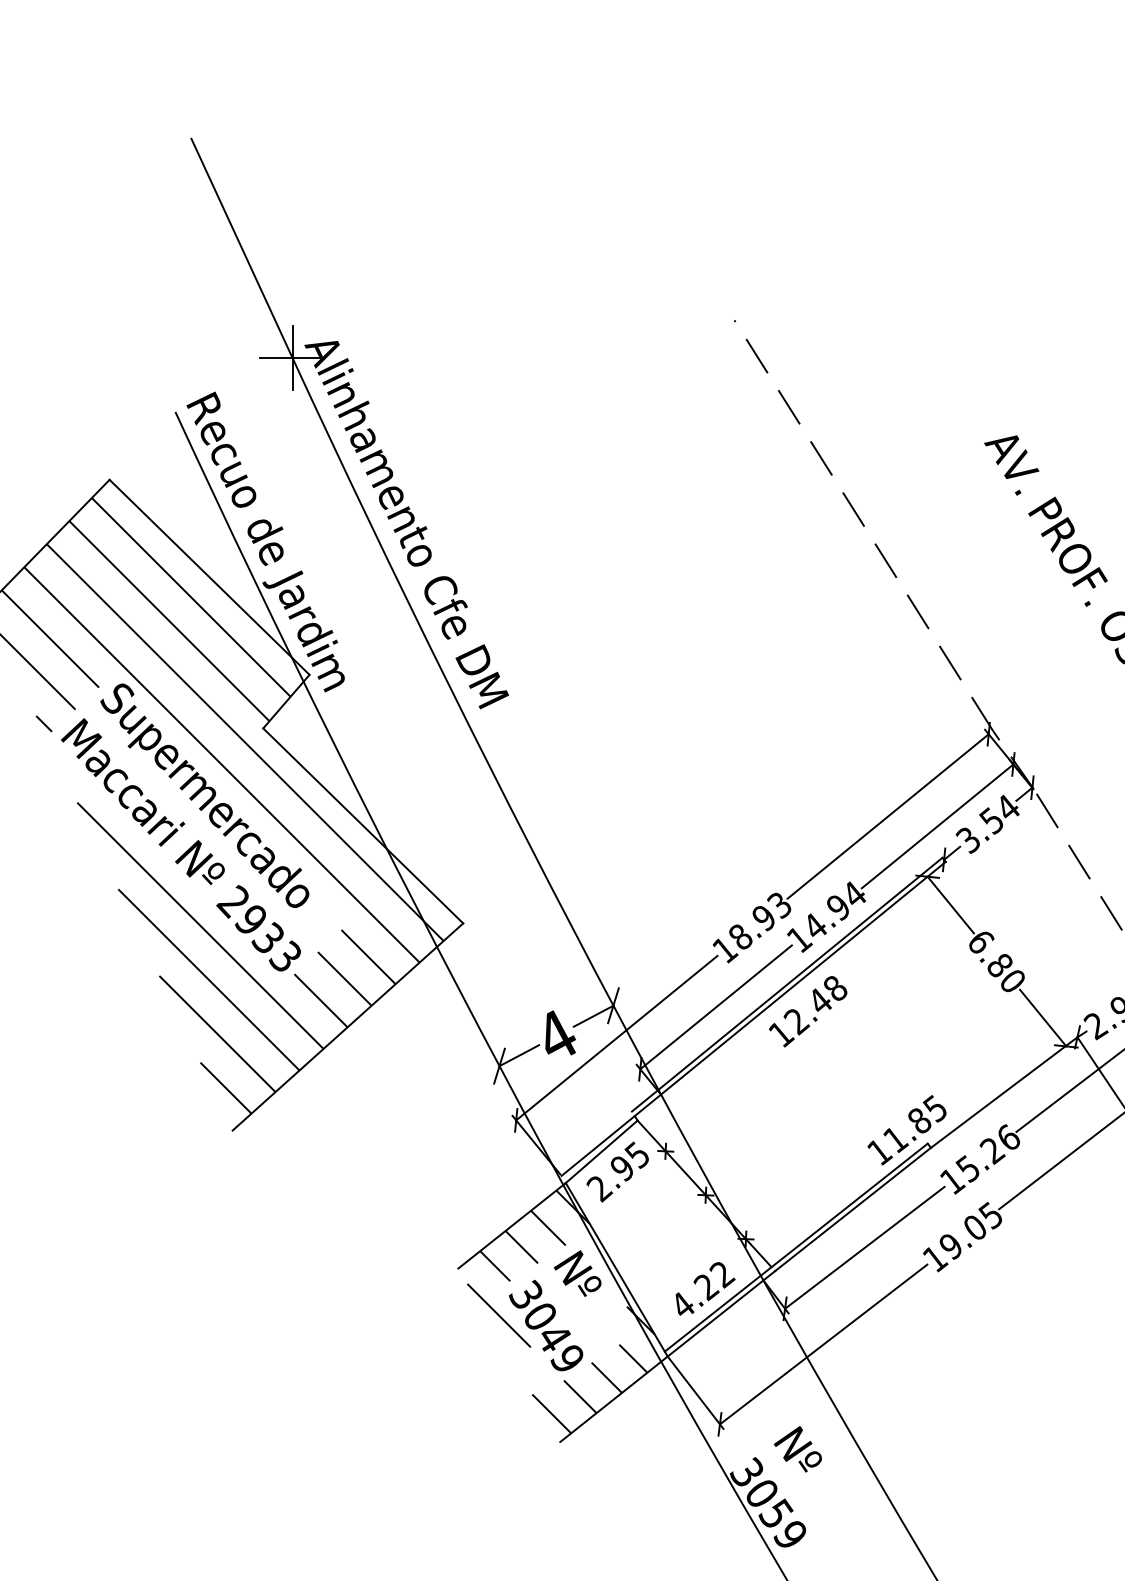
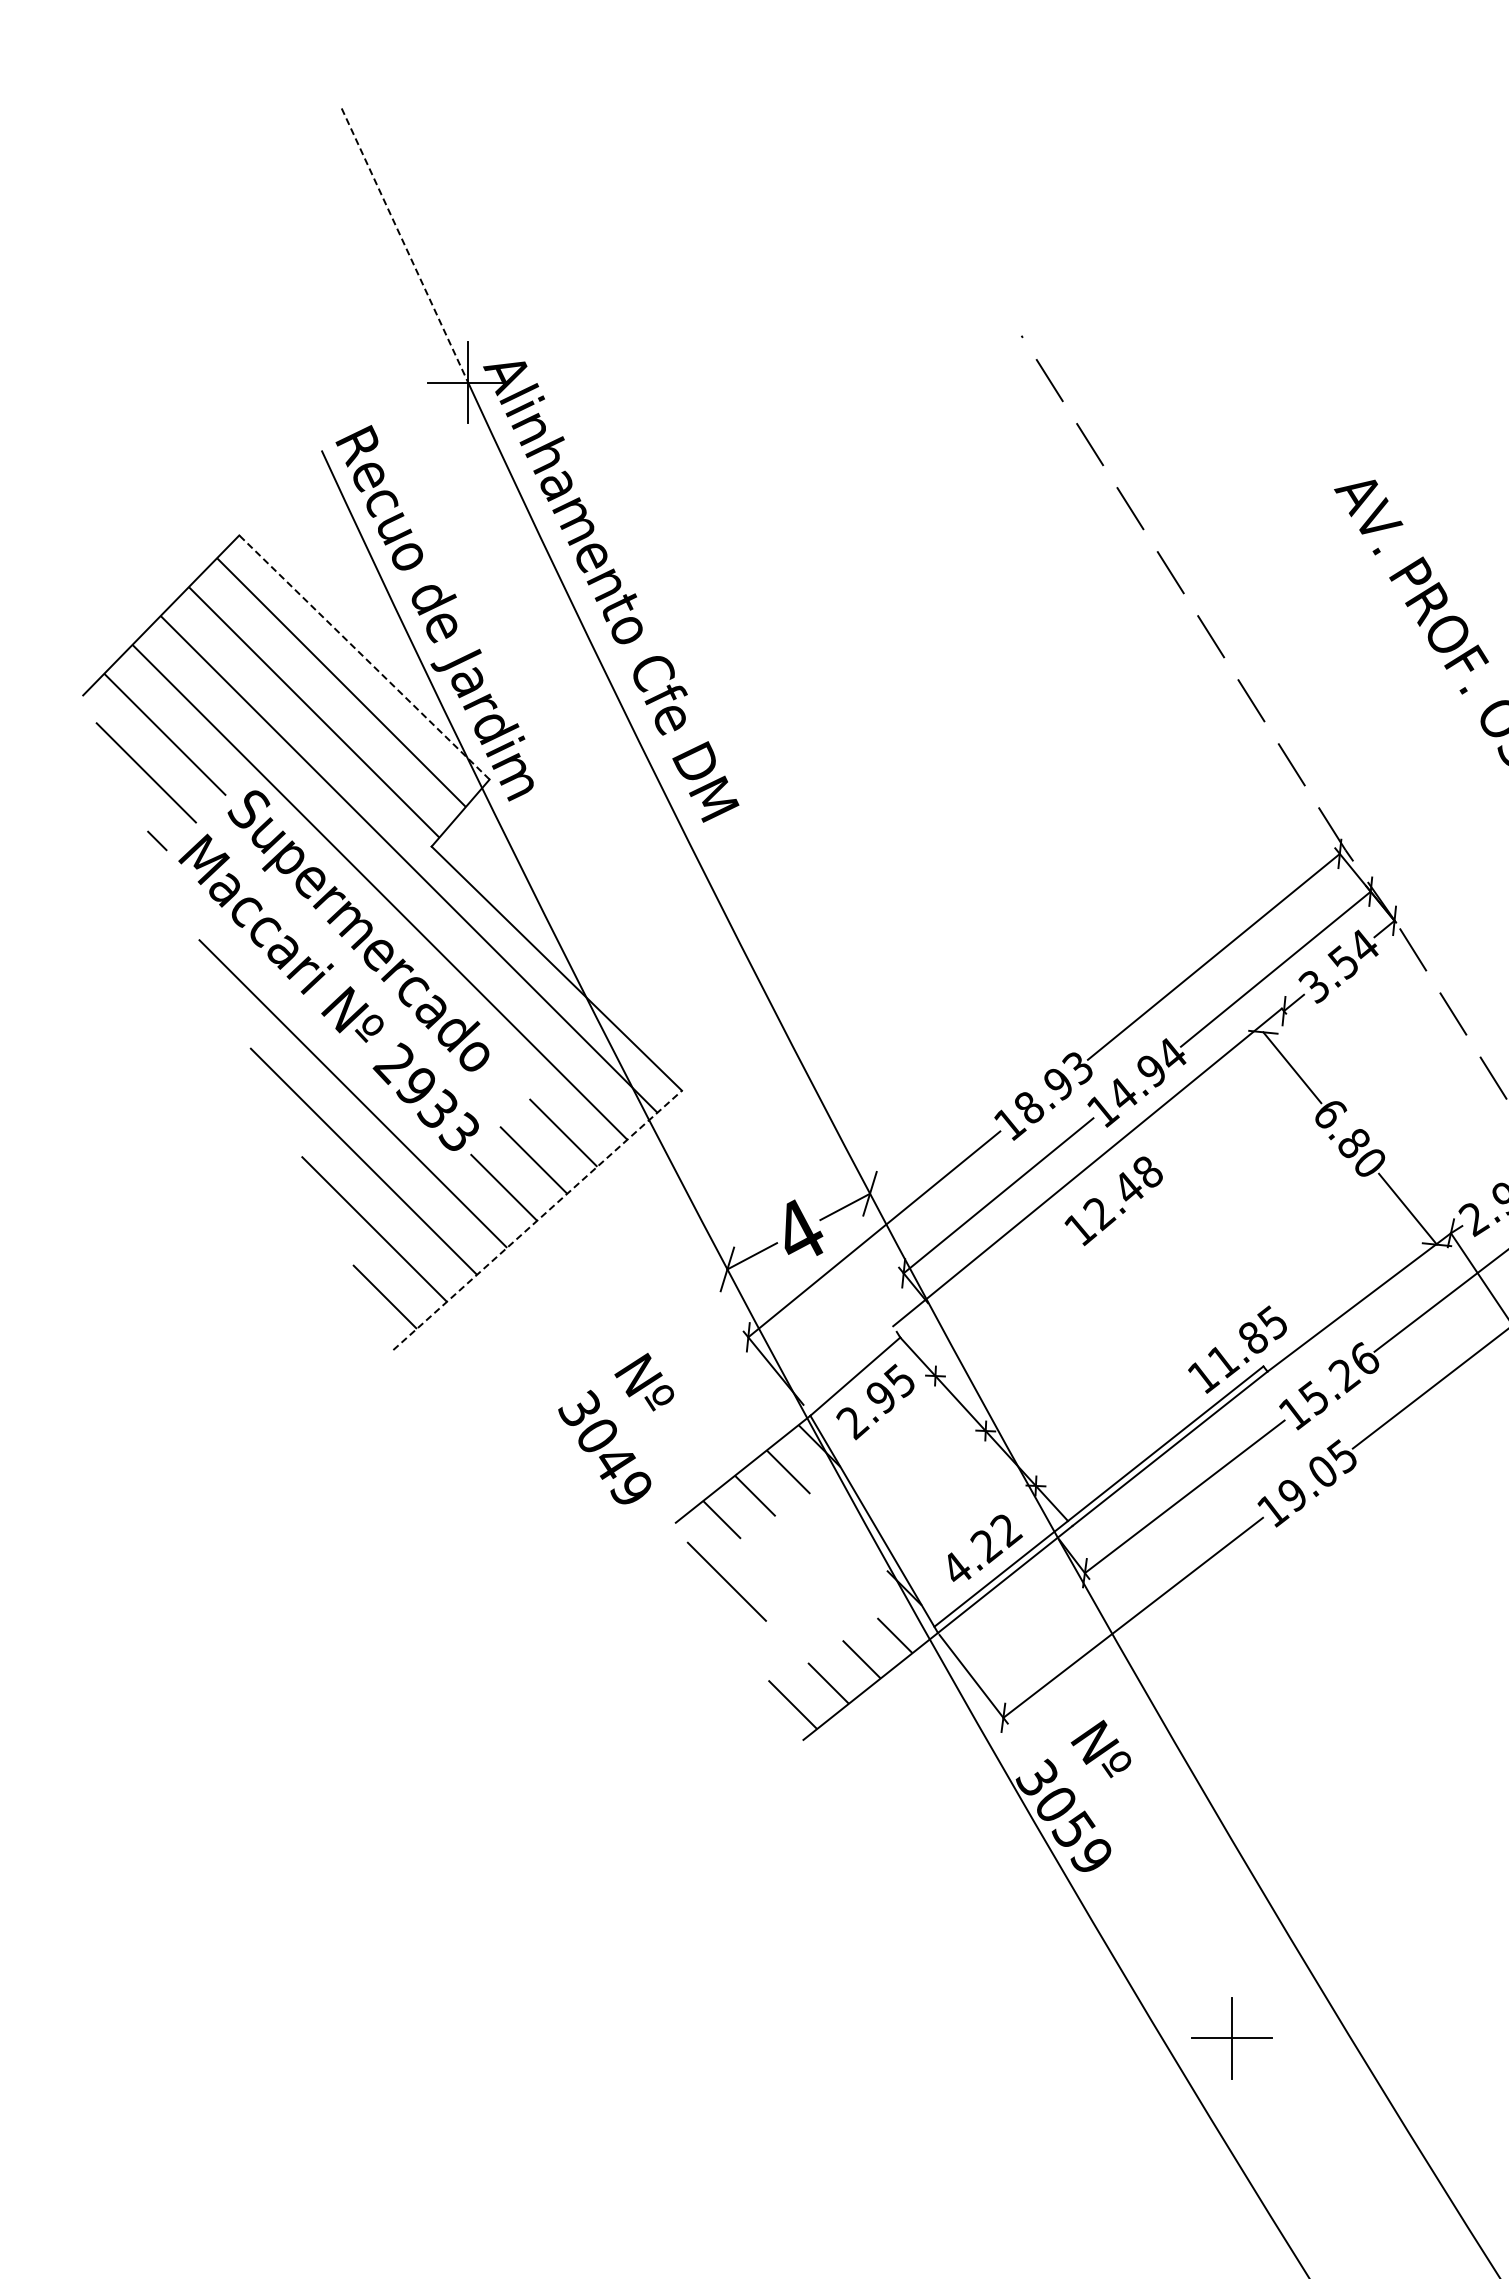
line: (242, 249) -> (405, 246), solid -> dashed
line: (209, 577) -> (364, 657), solid -> dashed
line: (753, 1018) -> (1045, 1209), removed
line: (348, 1027) -> (538, 1220), solid -> dashed
text: (555, 1310) -> (616, 1428), moved

